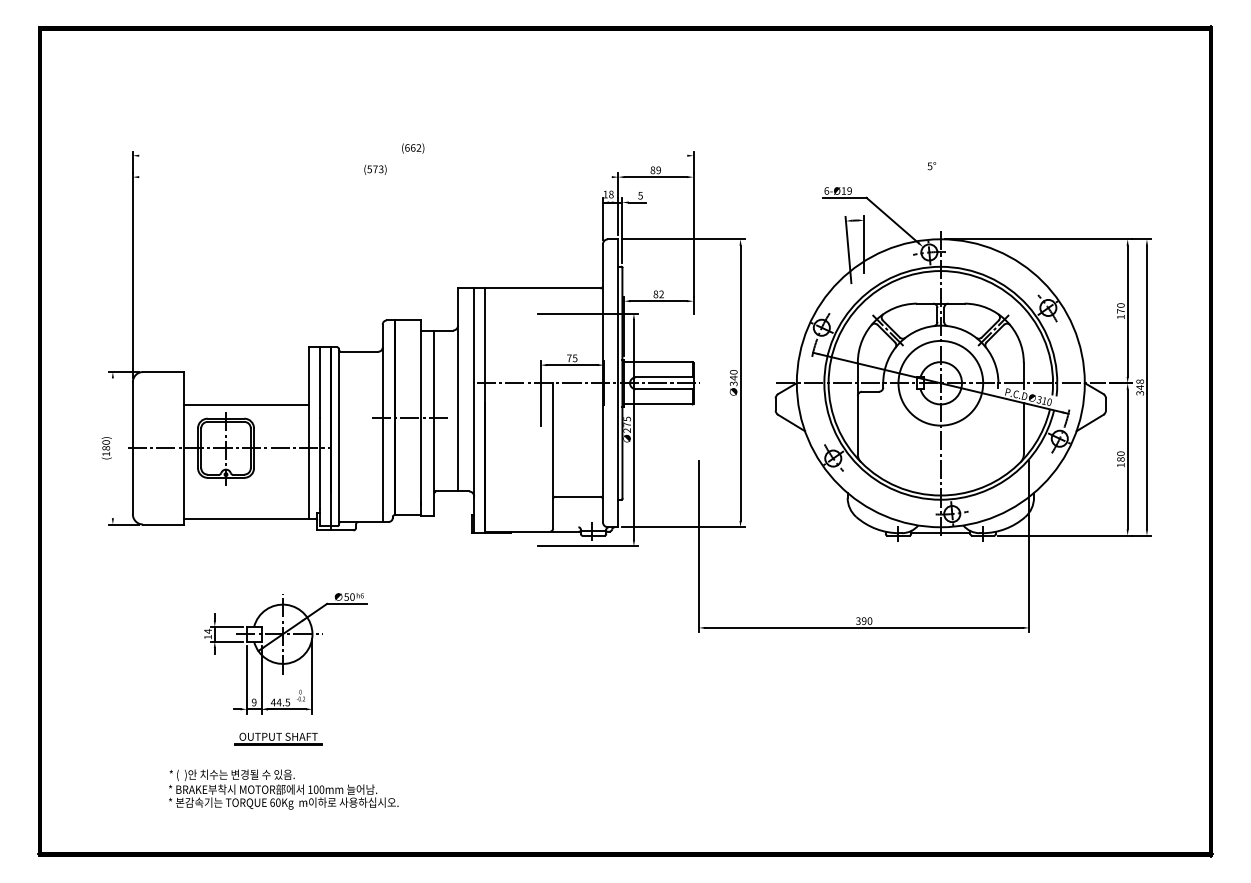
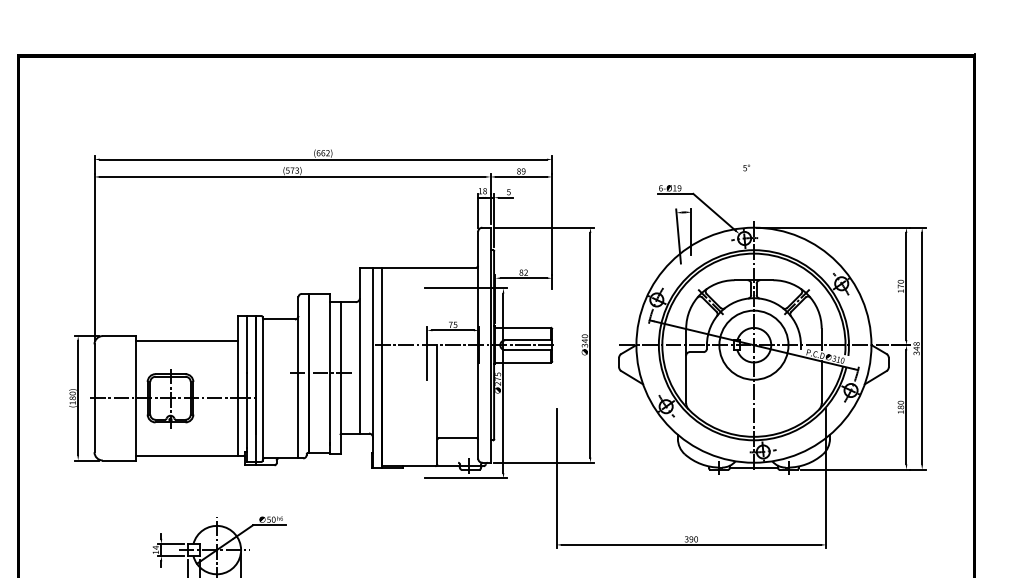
line: (413, 155) -> (323, 159), added
line: (375, 177) -> (292, 177), added
line: (245, 404) -> (186, 340), moved
line: (112, 448) -> (77, 398), added

